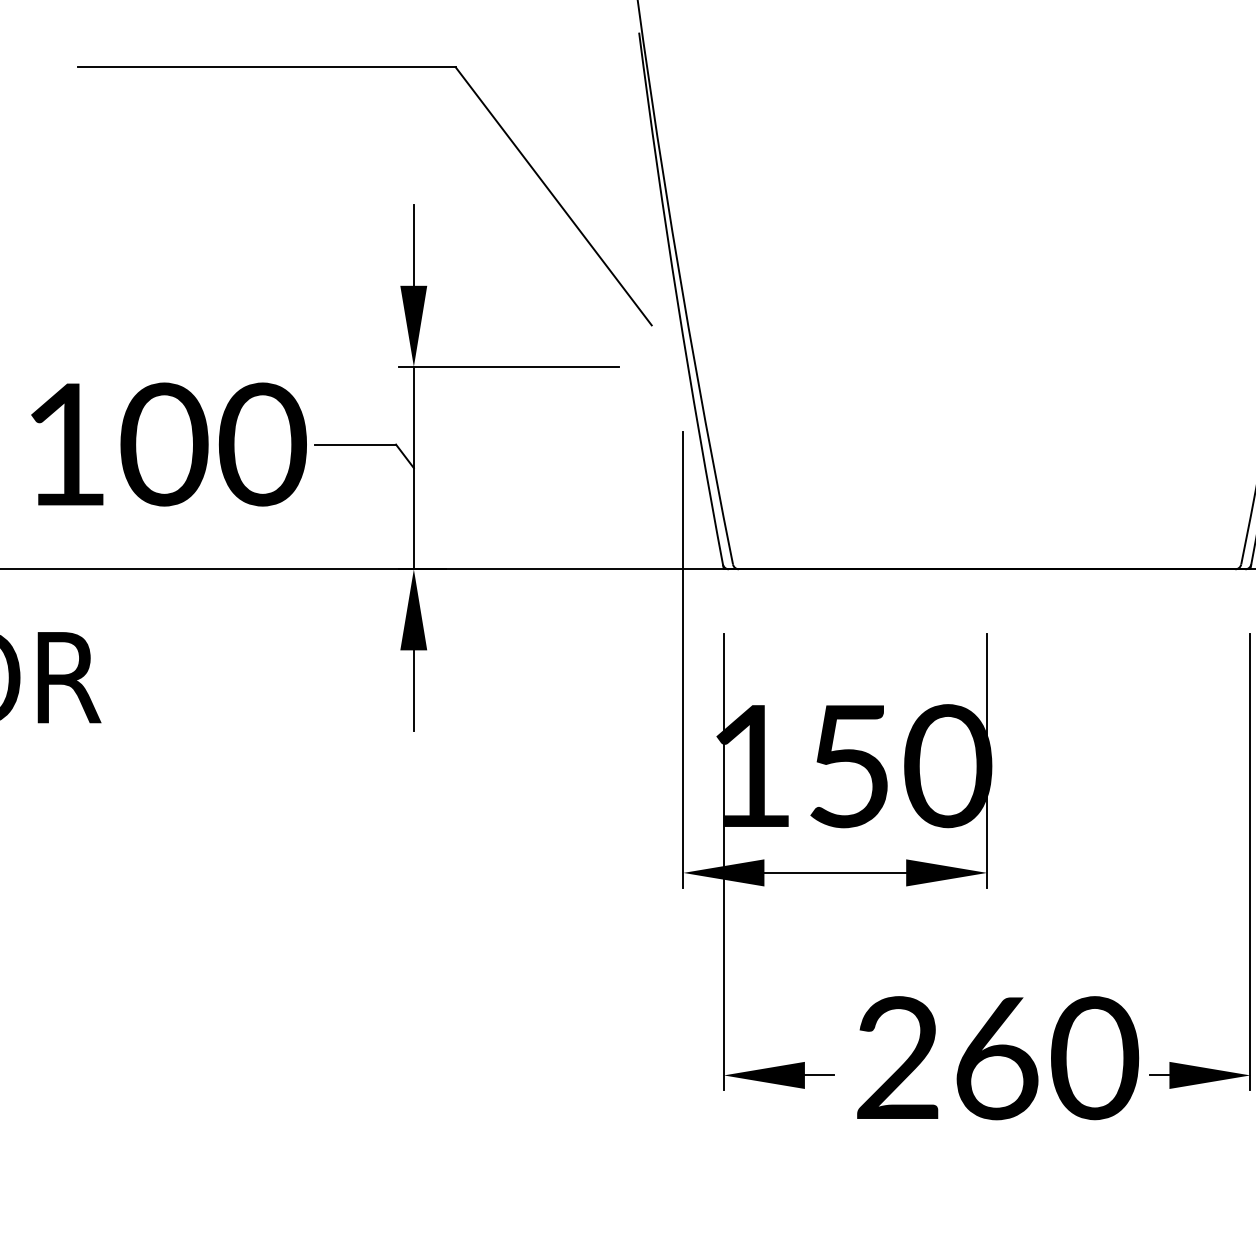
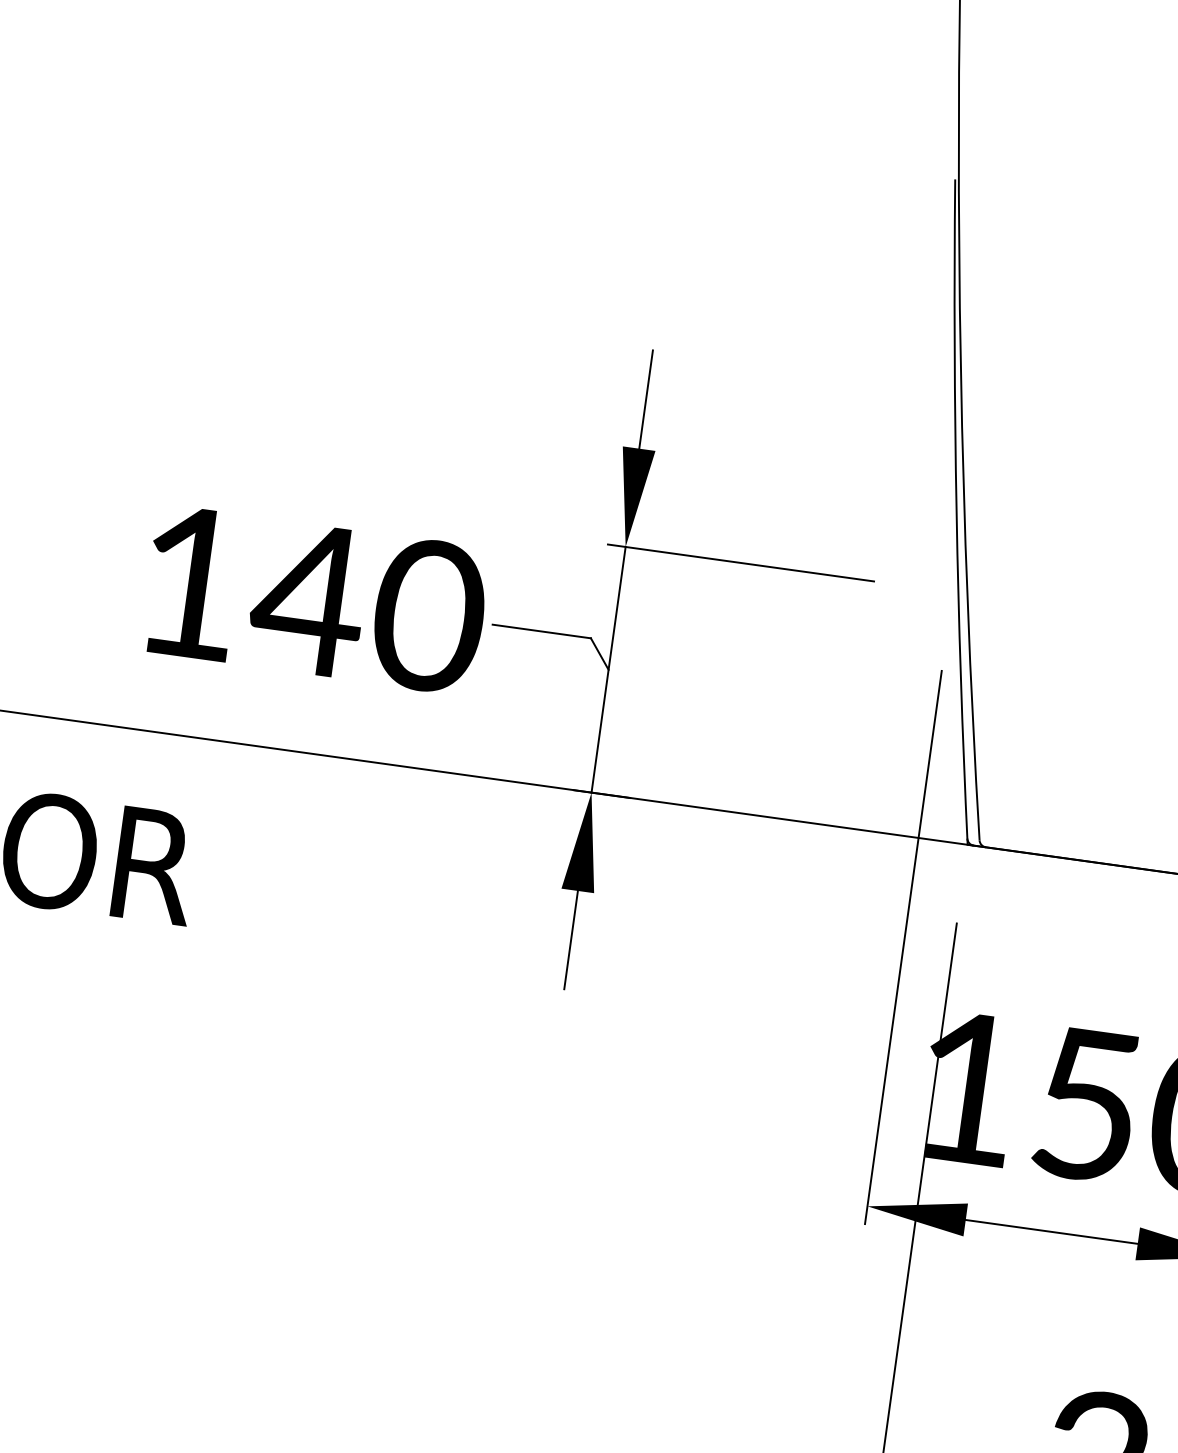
part: (364, 67) -> (616, 175), removed
text: (162, 444) -> (307, 598), 100 -> 140

